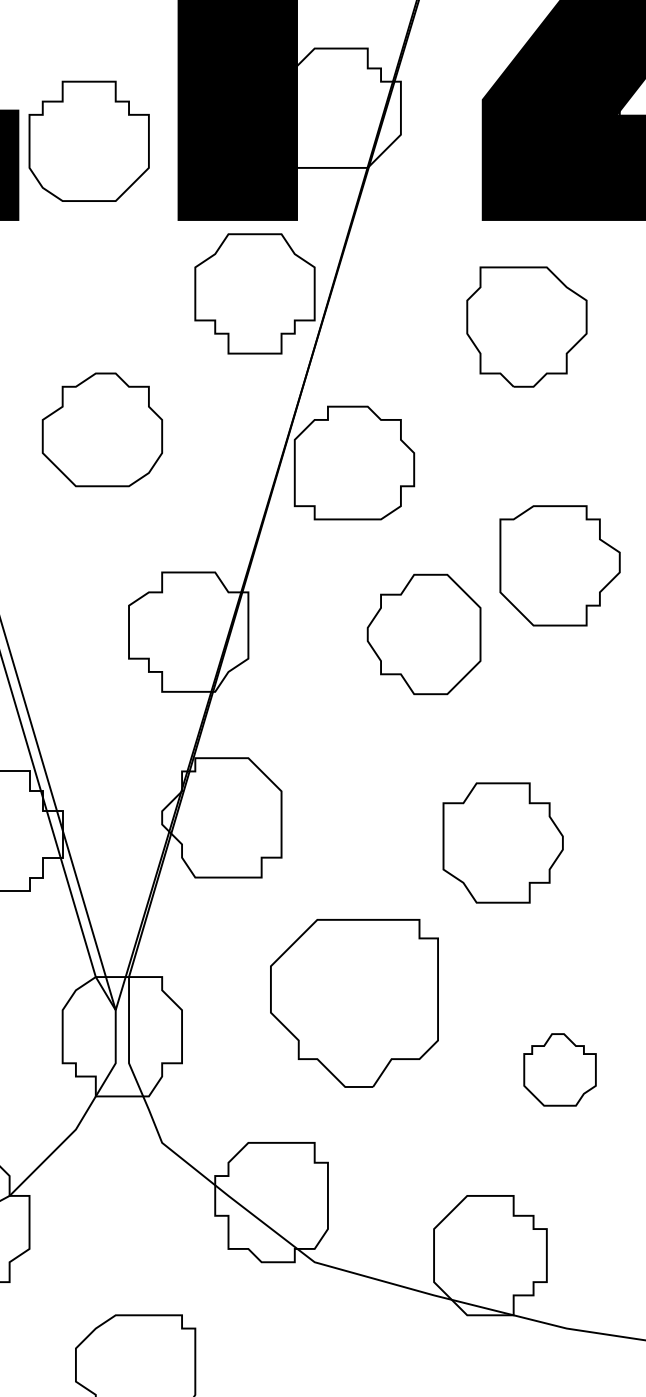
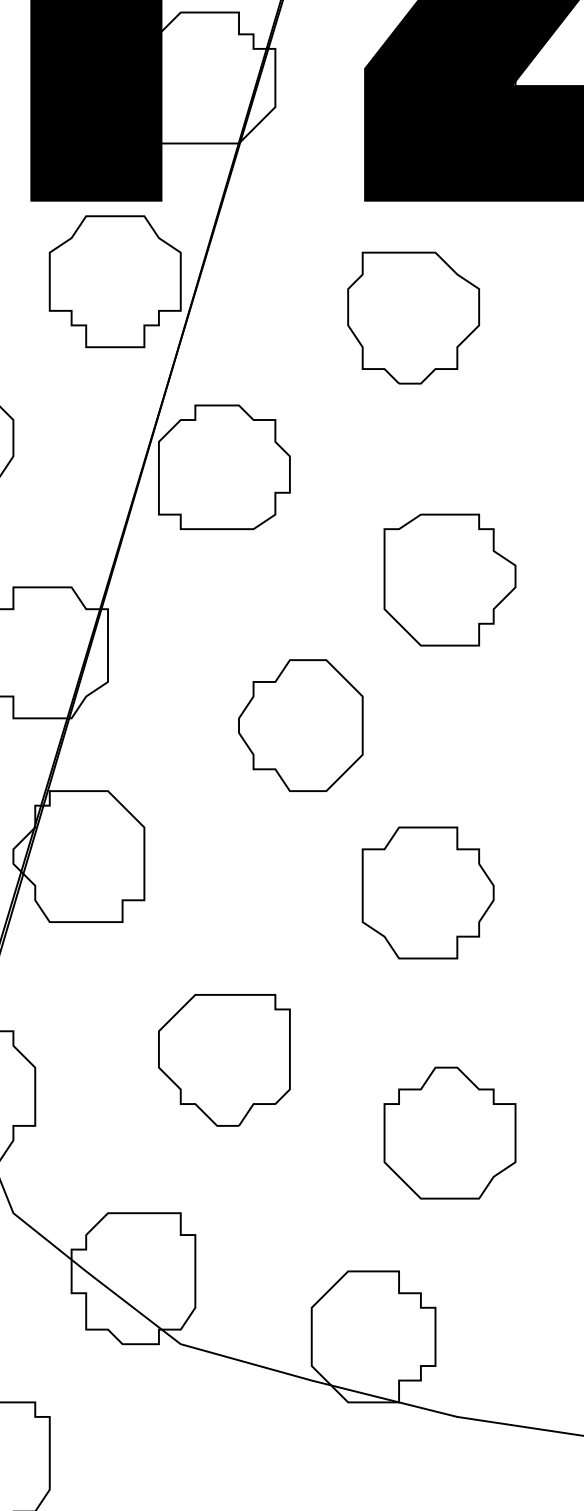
part: (423, 634) -> (300, 725), moved
part: (502, 842) -> (427, 892), moved
part: (354, 1003) -> (224, 1060), size x0.71
part: (559, 1069) -> (449, 1132), size x1.67

